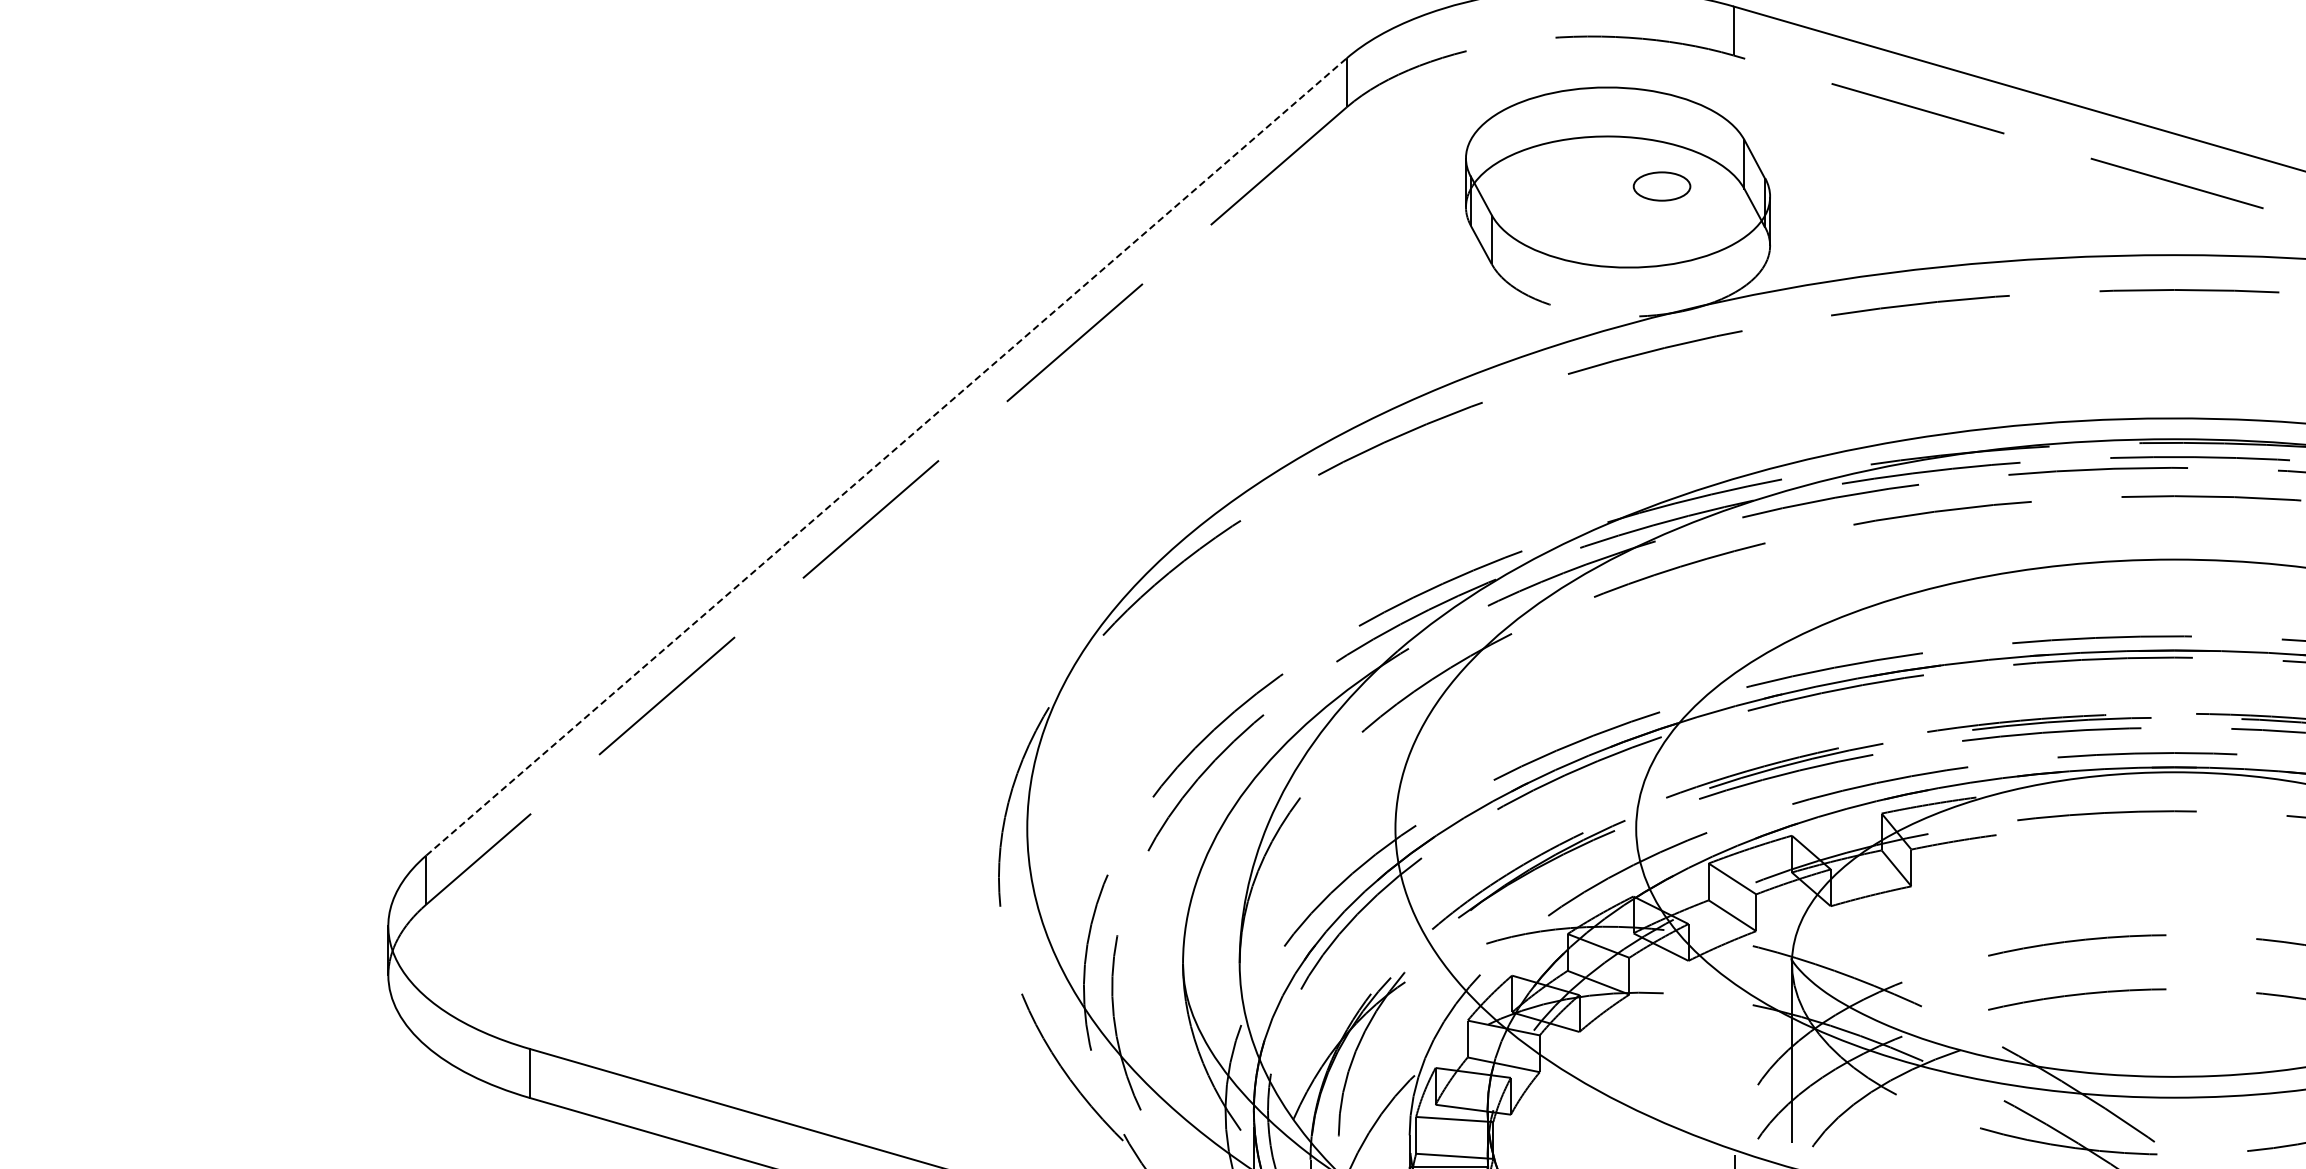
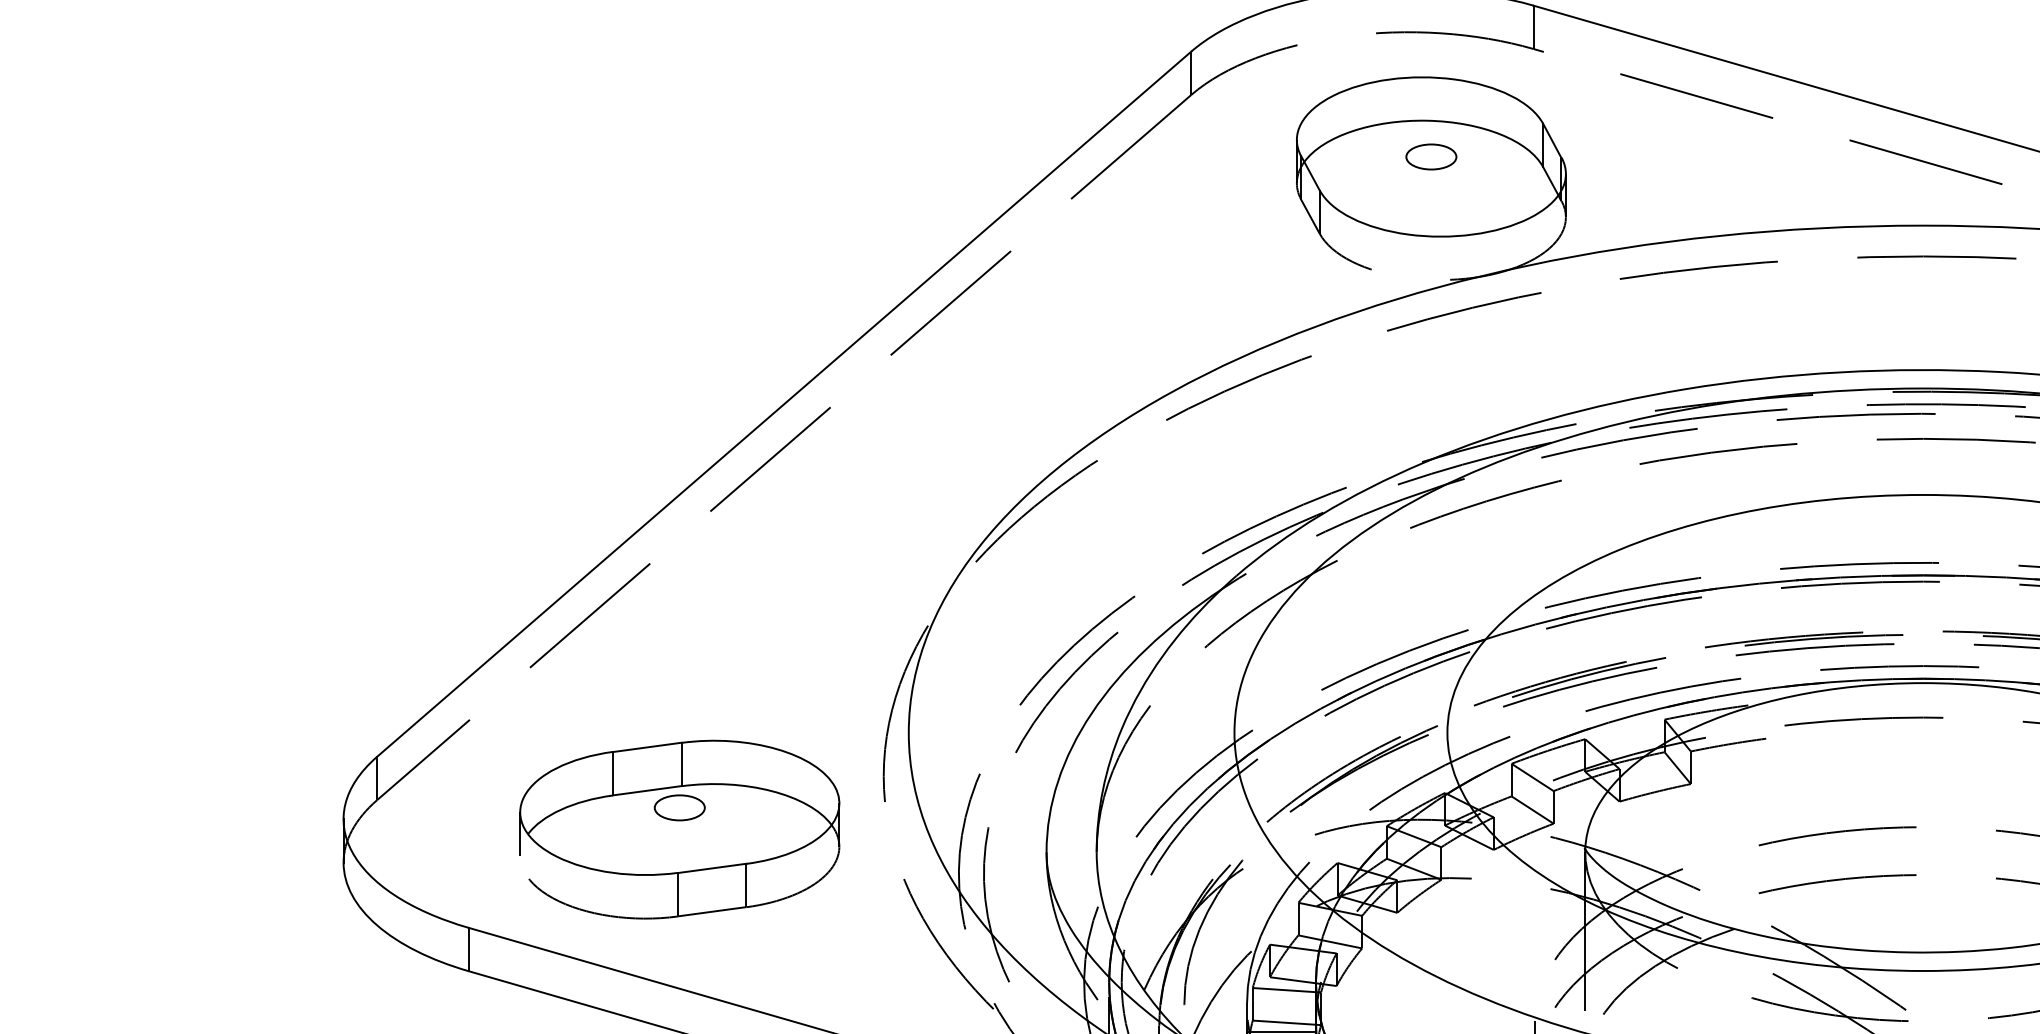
part: (1661, 186) -> (1430, 156), moved
line: (886, 456) -> (784, 403), dashed -> solid
part: (768, 937) -> (679, 829), added

